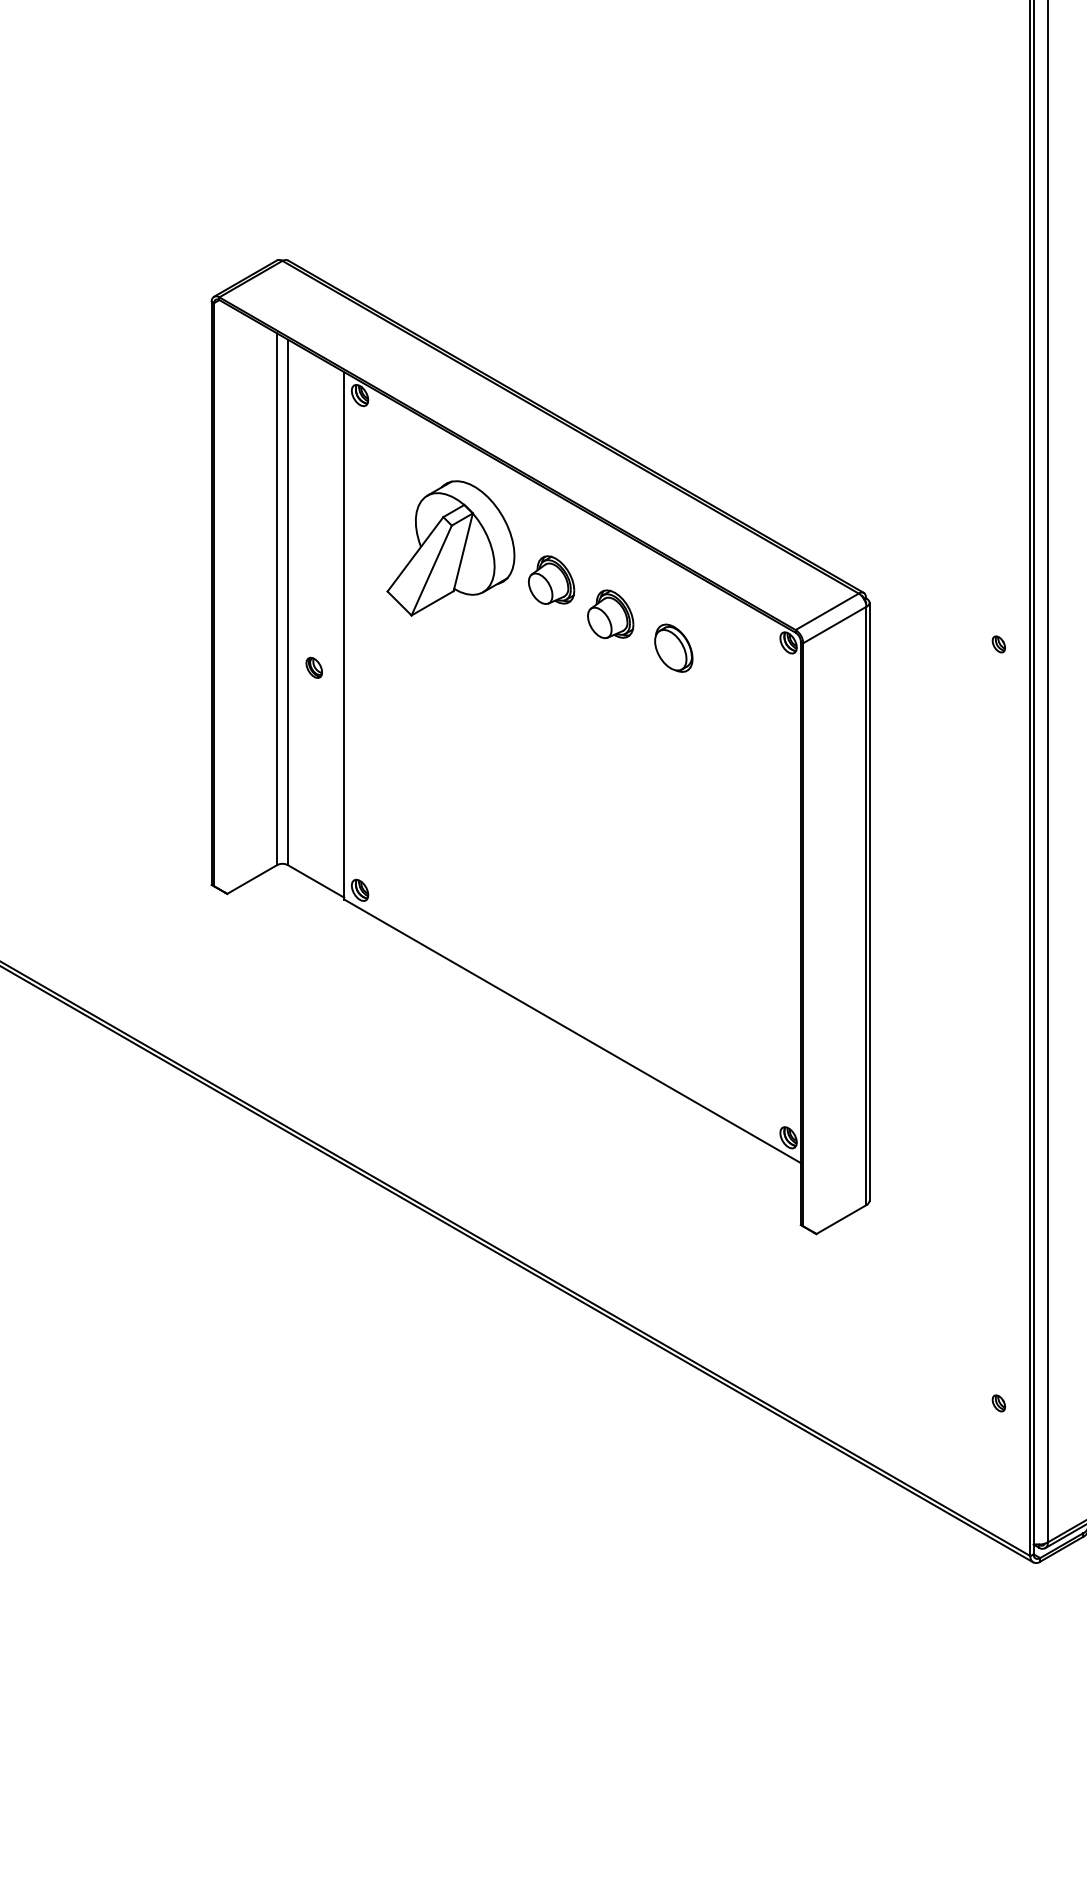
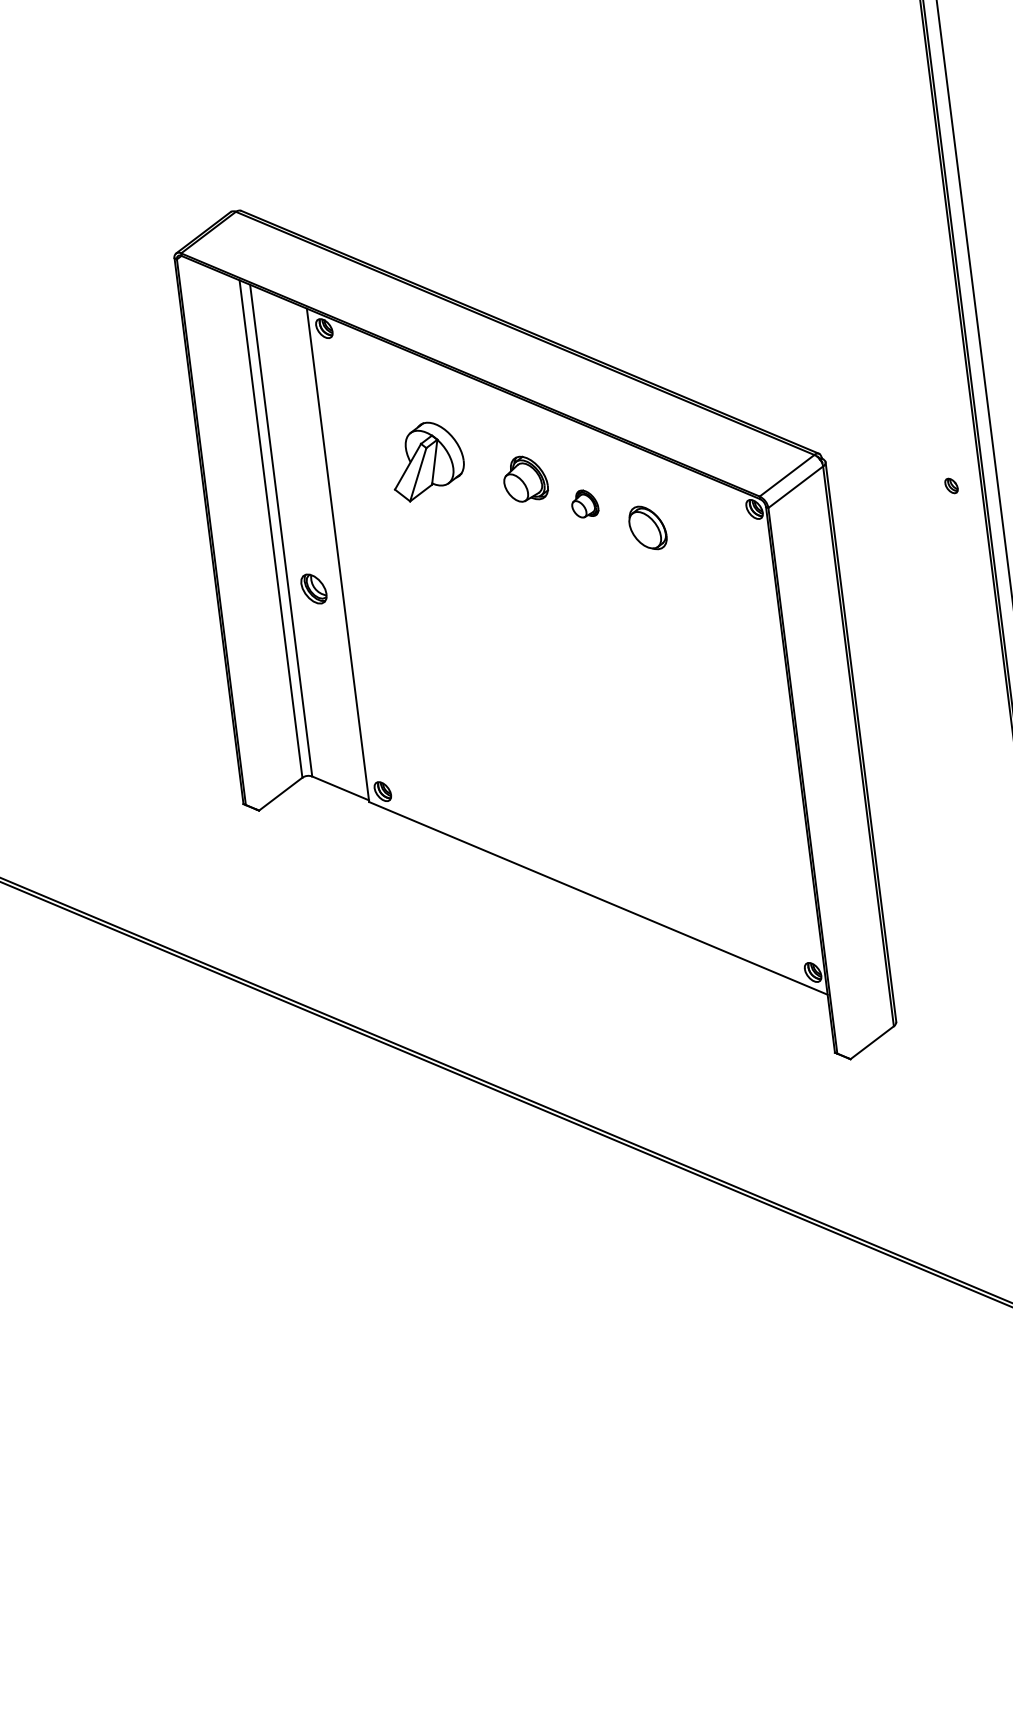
part: (450, 548) -> (427, 461), size x0.6
part: (610, 614) -> (584, 503), size x0.6
part: (313, 667) -> (312, 588), size x1.6

